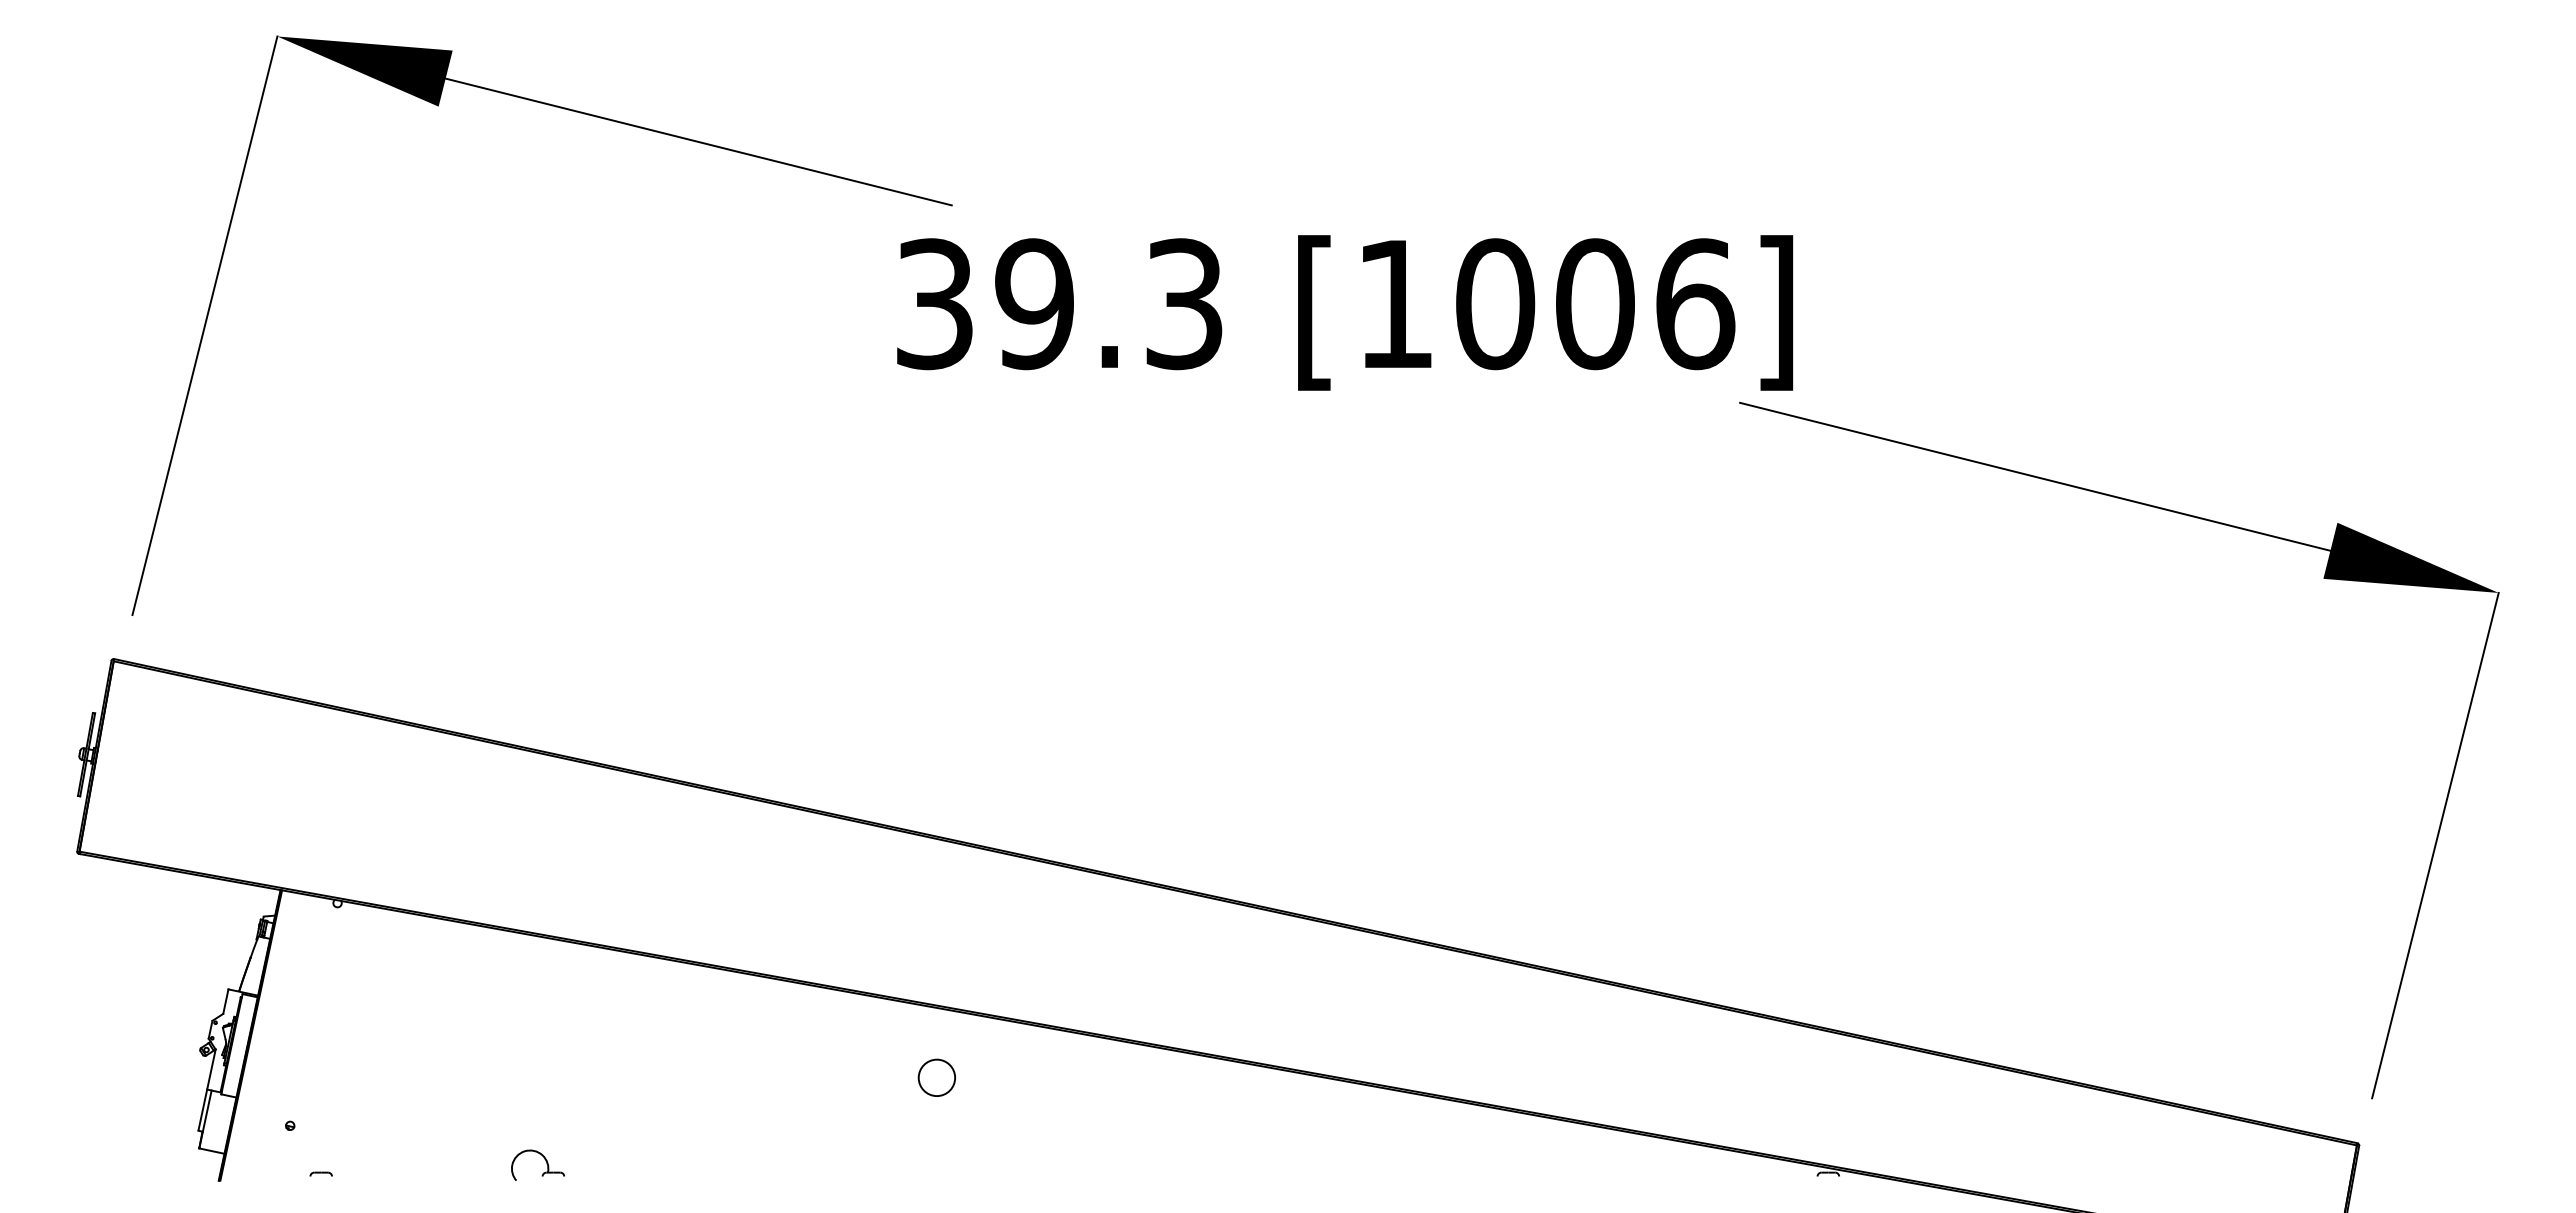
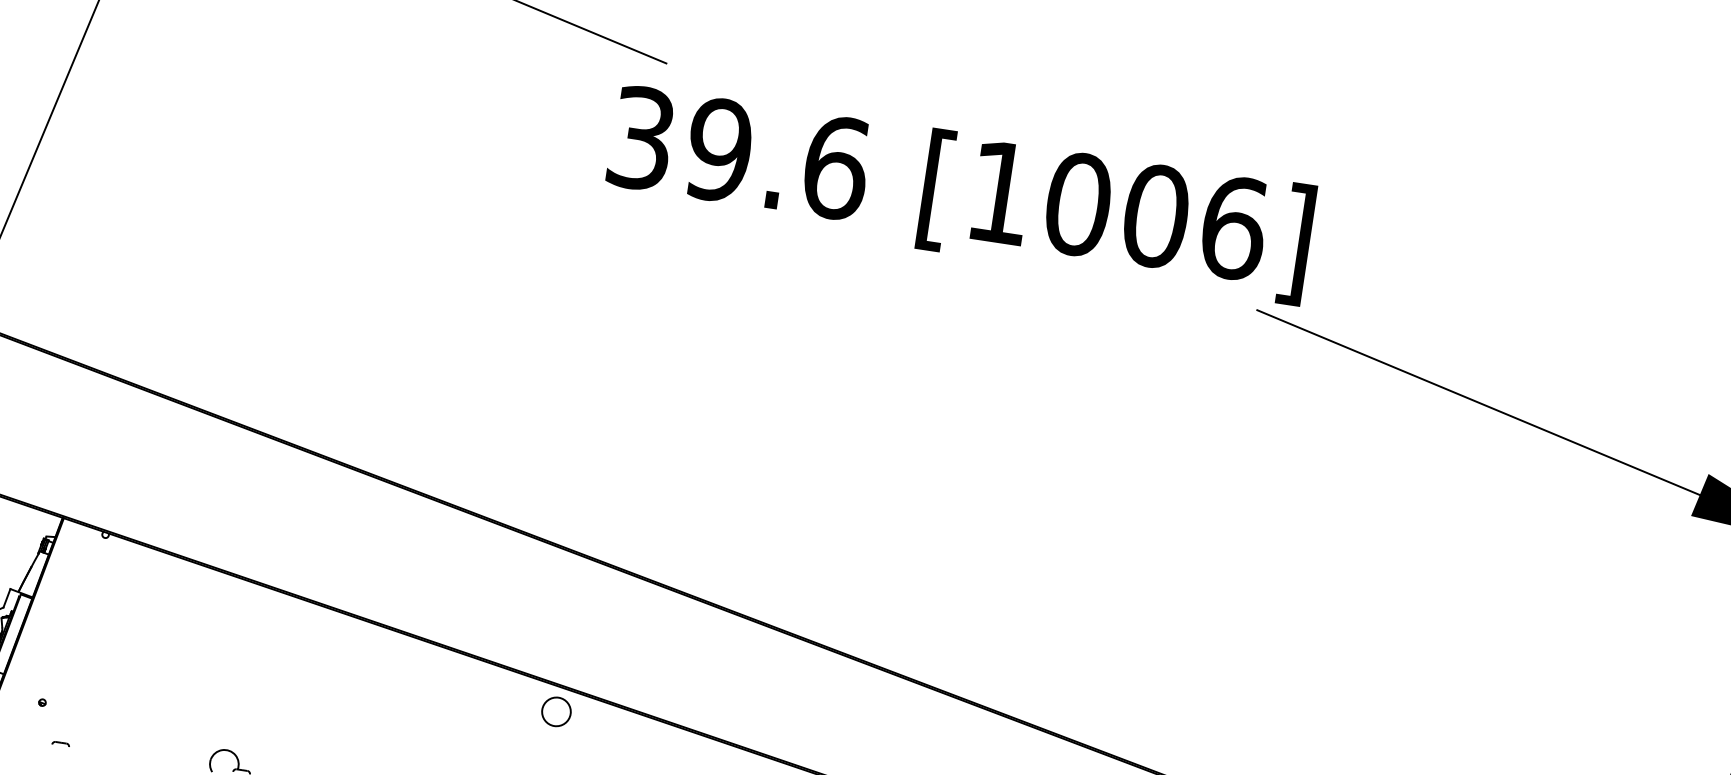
text: (1184, 304) -> (836, 168), 39.3 -> 39.6
circle: (936, 1077) -> (556, 711), moved

